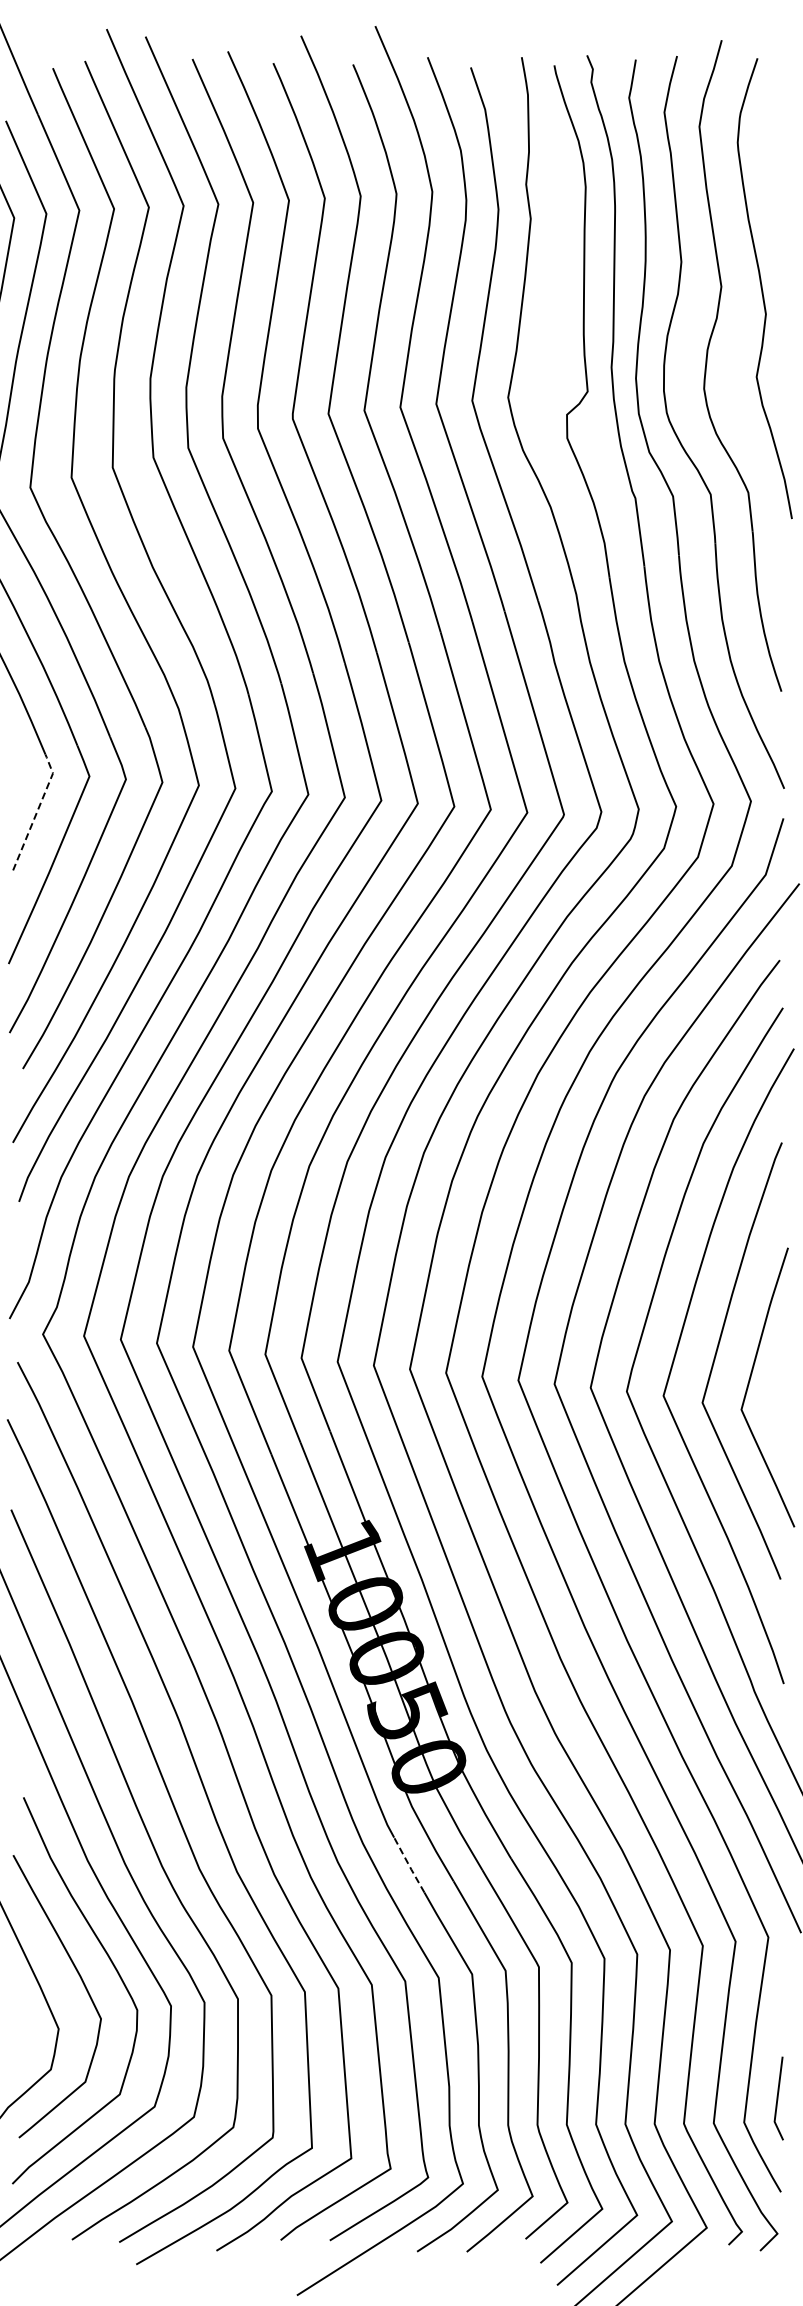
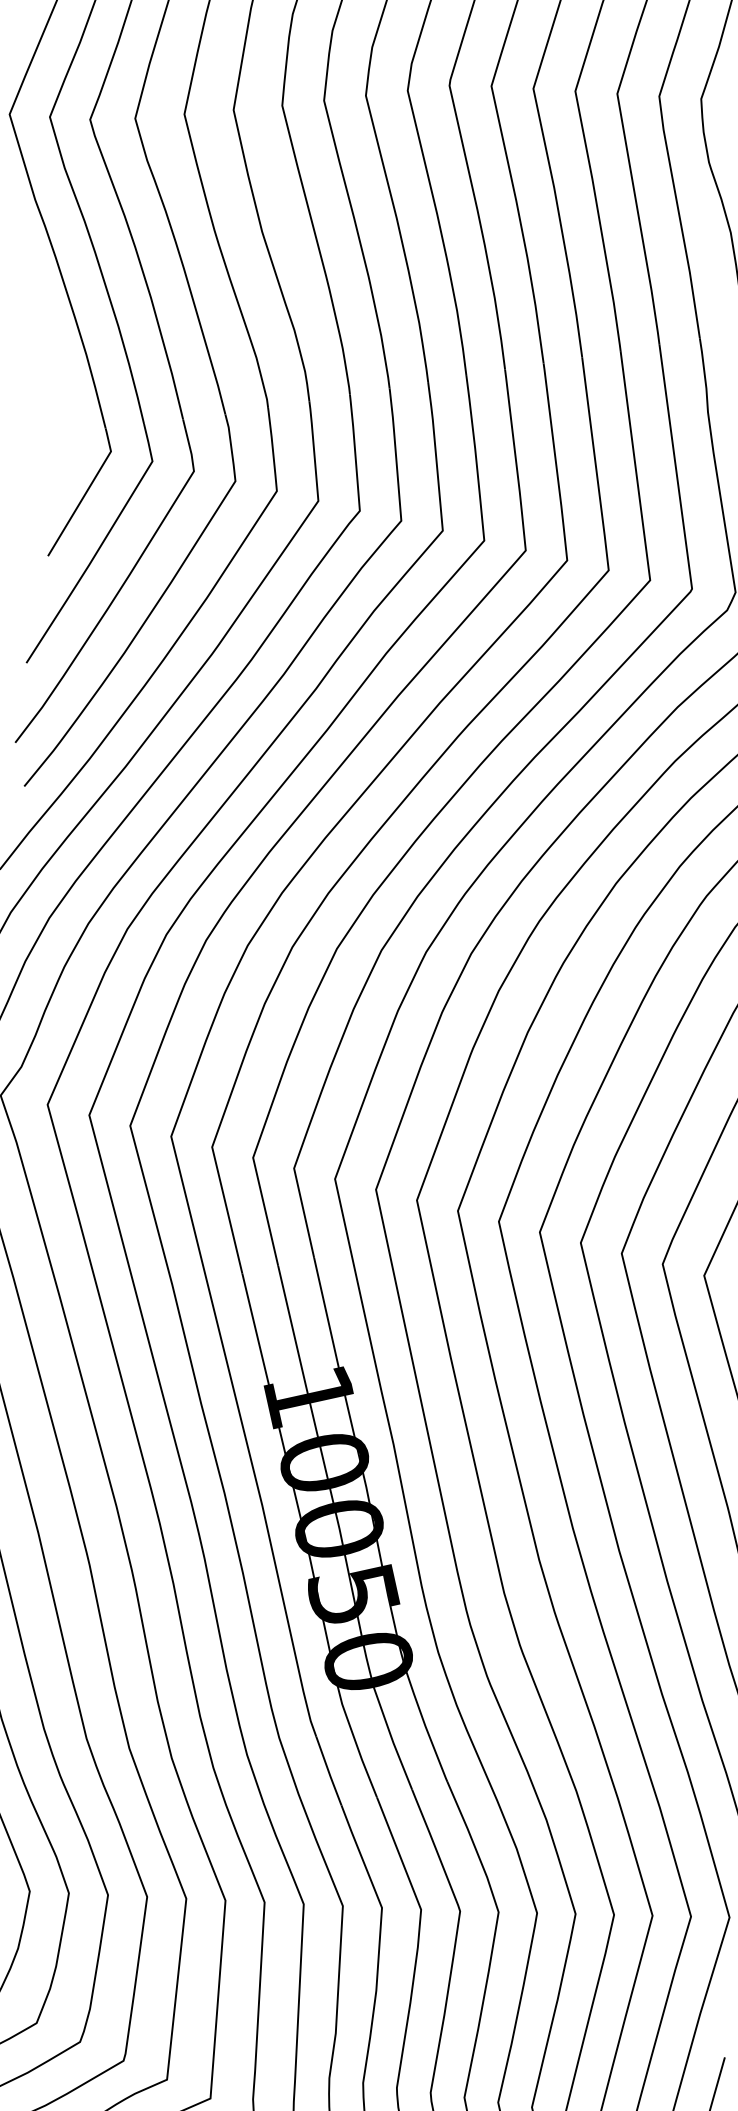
line: (37, 810) -> (86, 491), dashed -> solid
line: (409, 1865) -> (329, 1771), dashed -> solid

